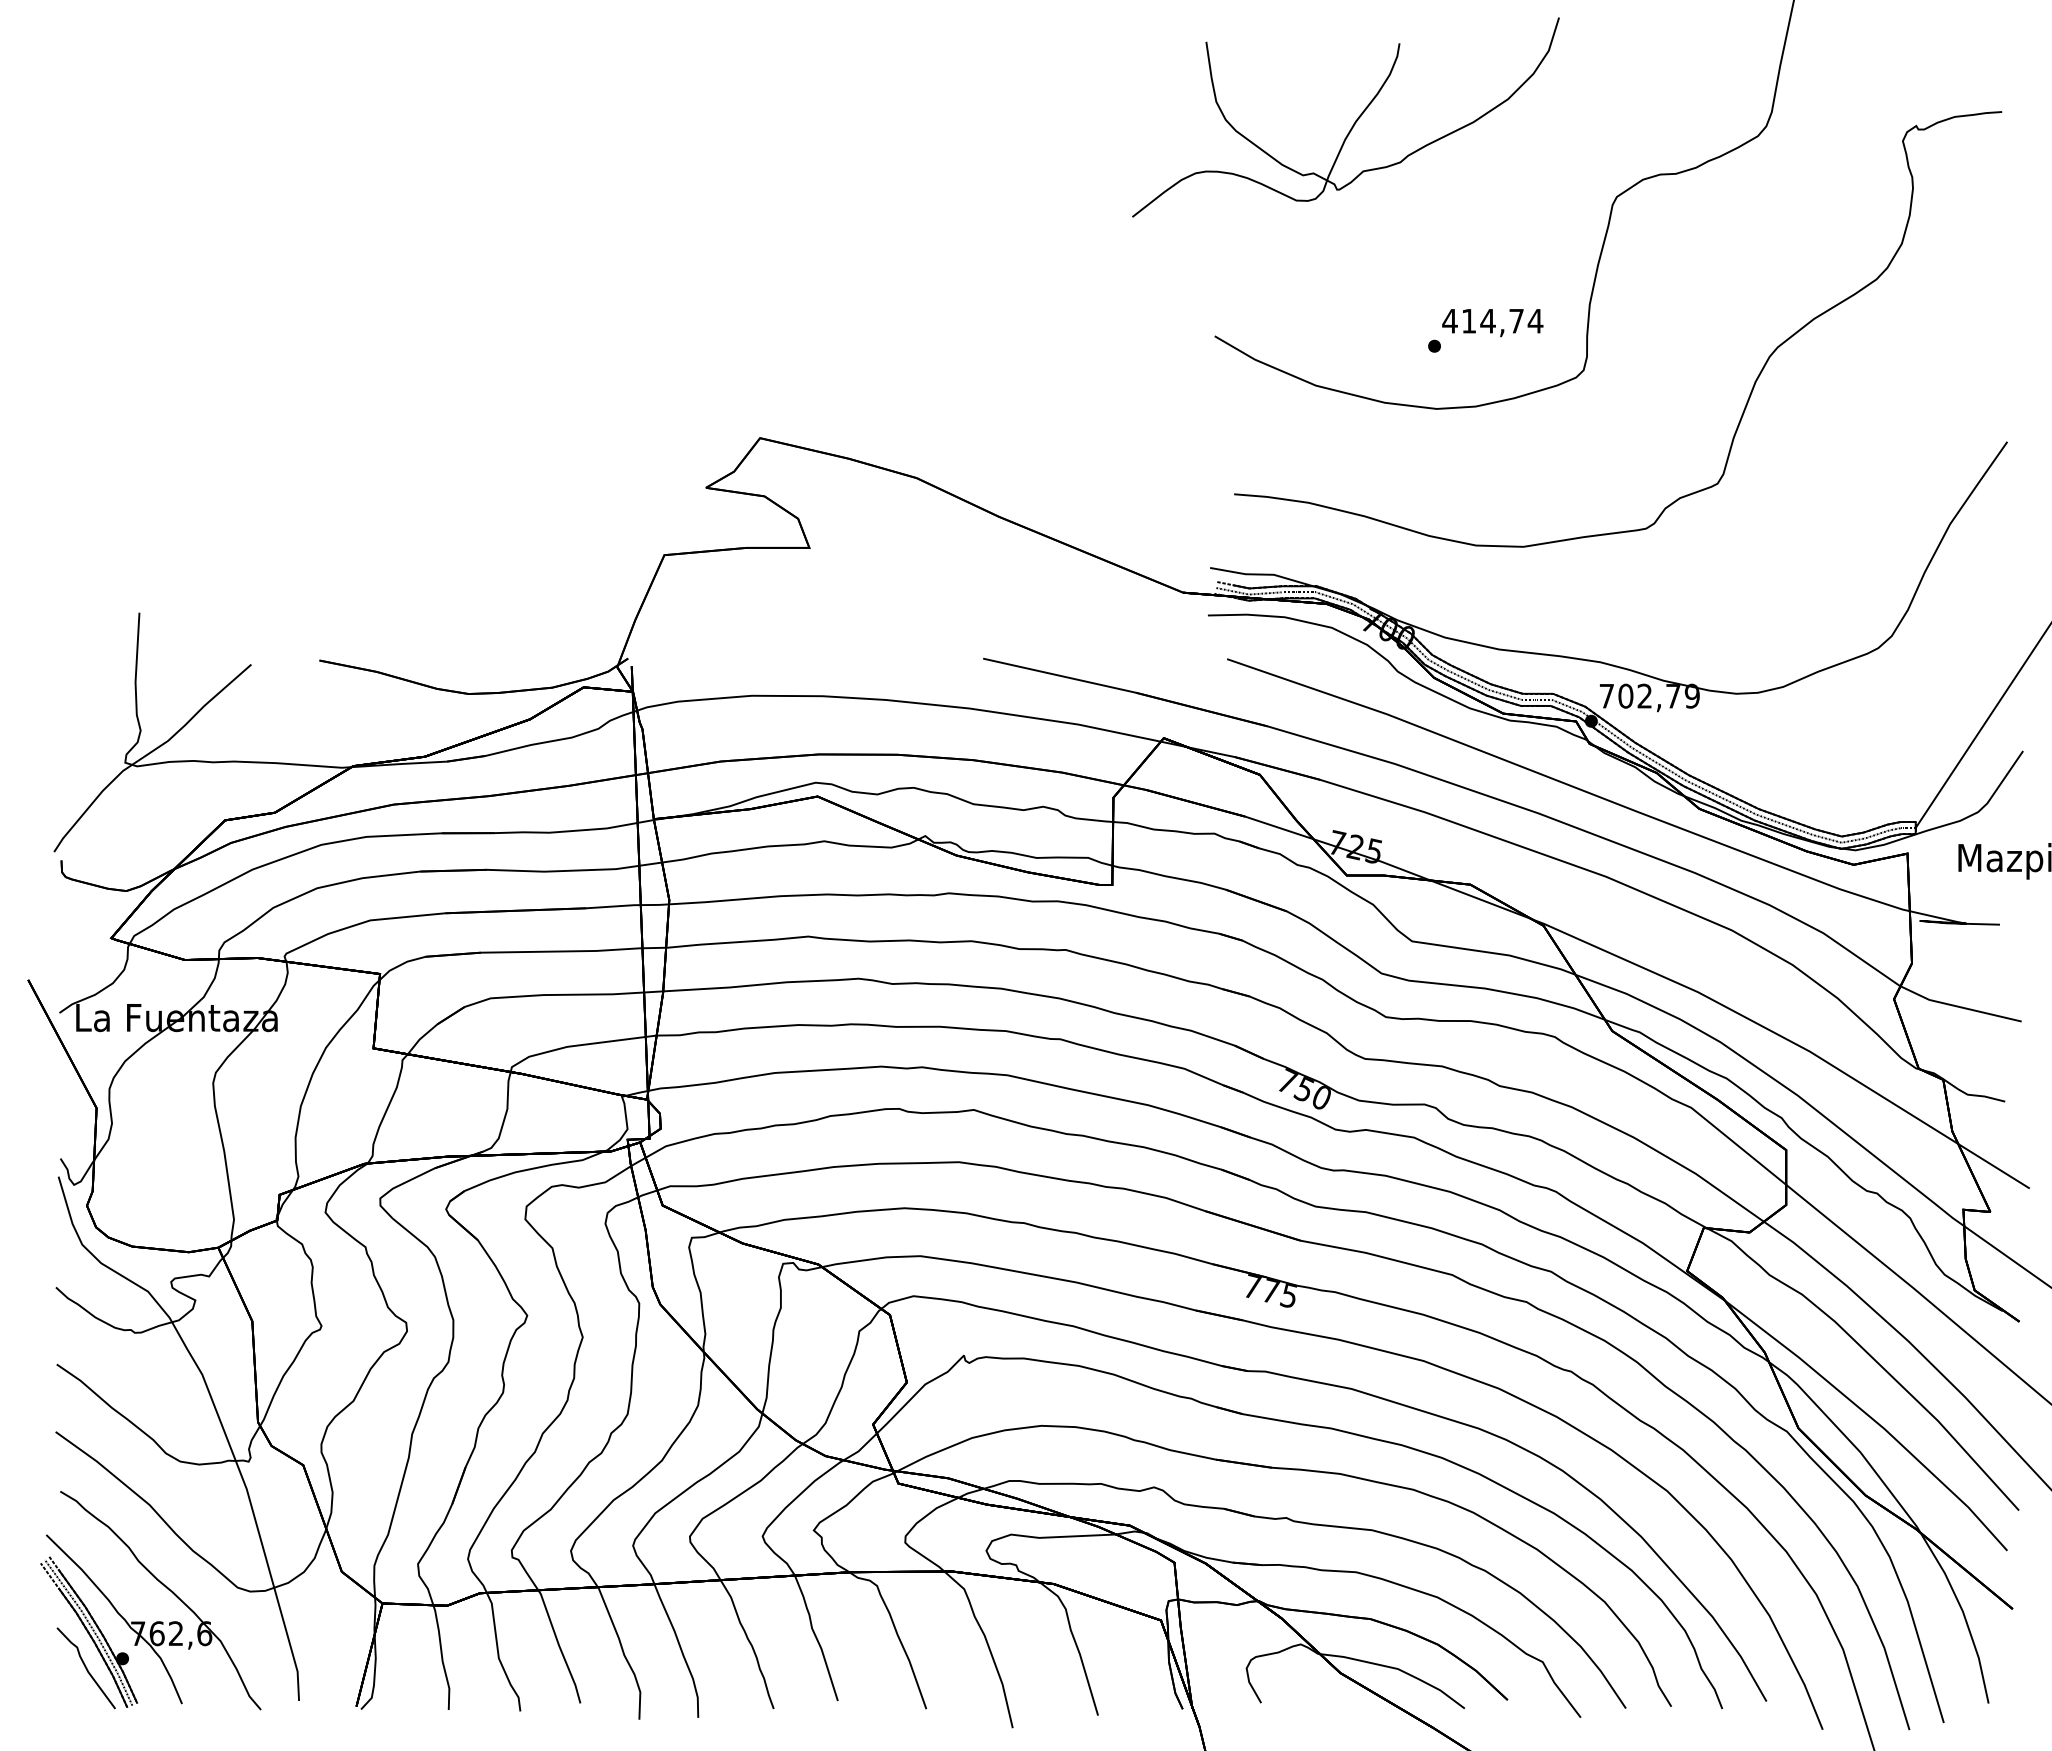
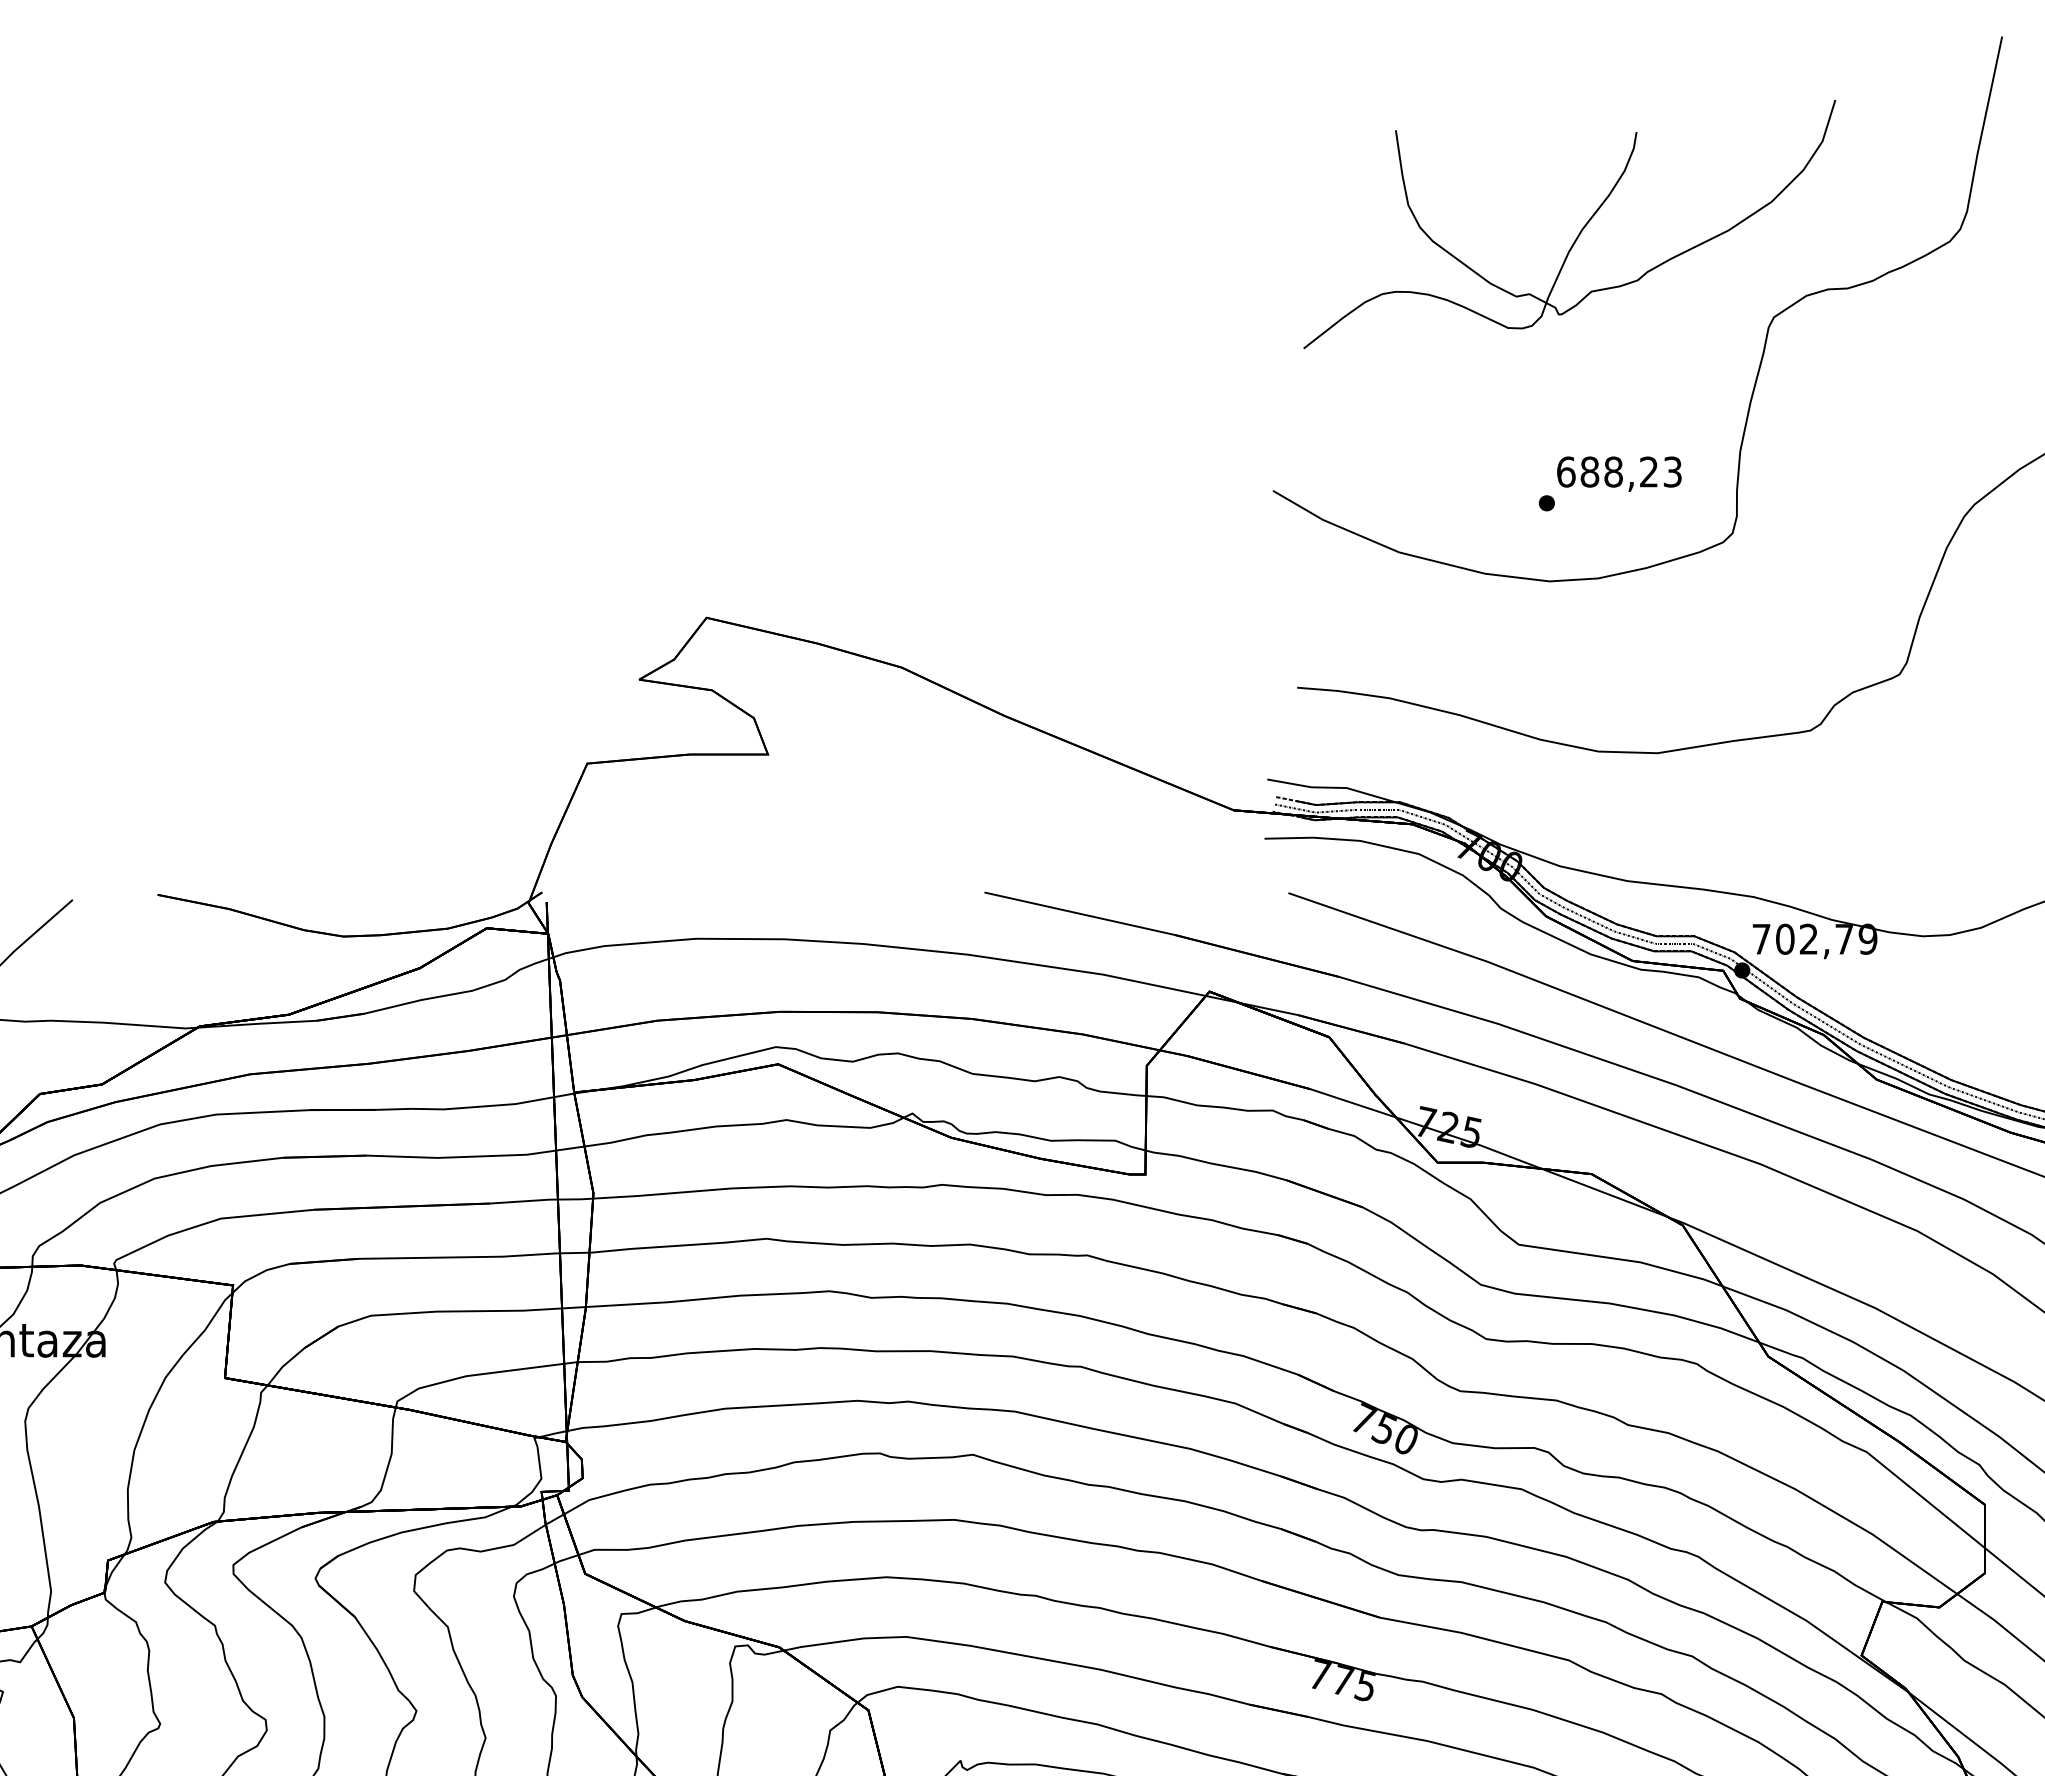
part: (1353, 123) -> (1579, 231), moved
text: (1492, 320) -> (1619, 471), 414,74 -> 688,23

